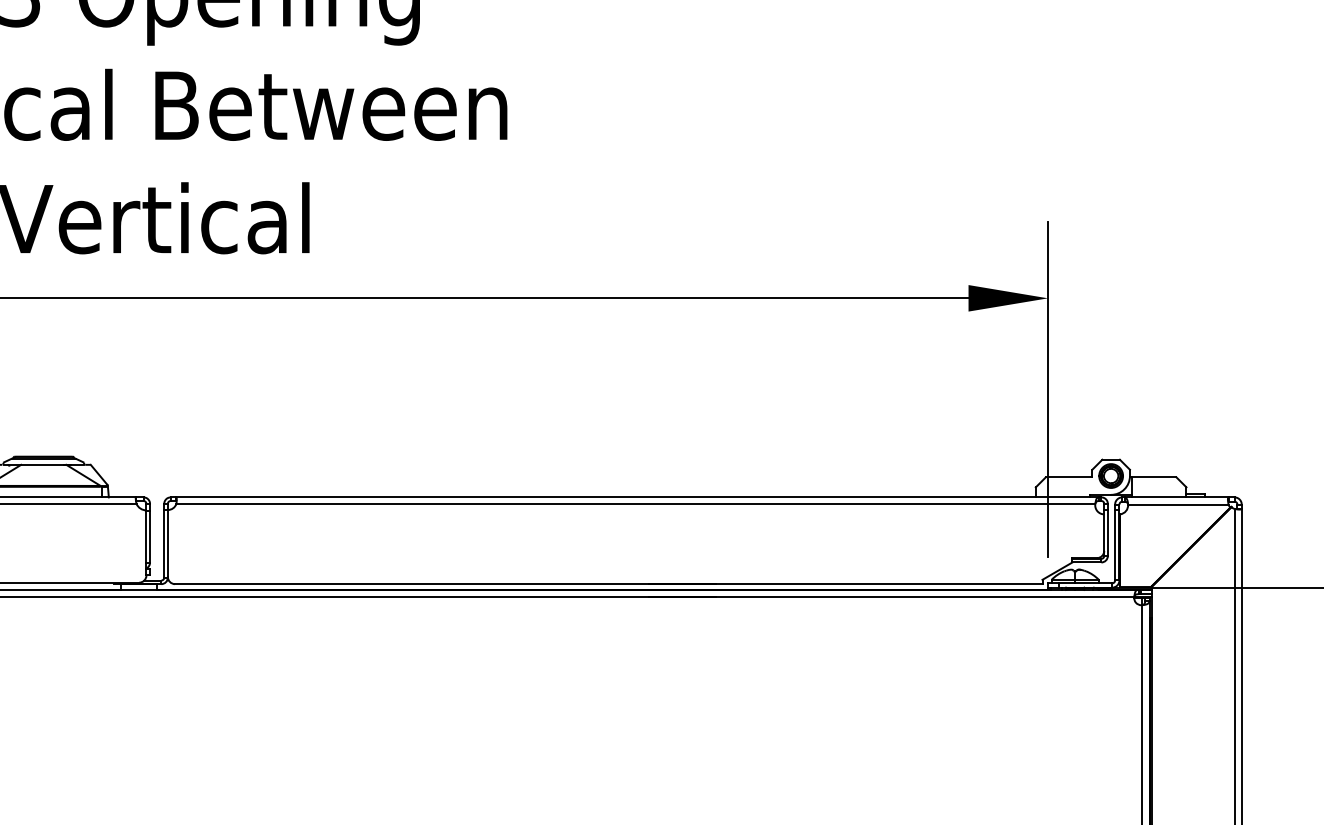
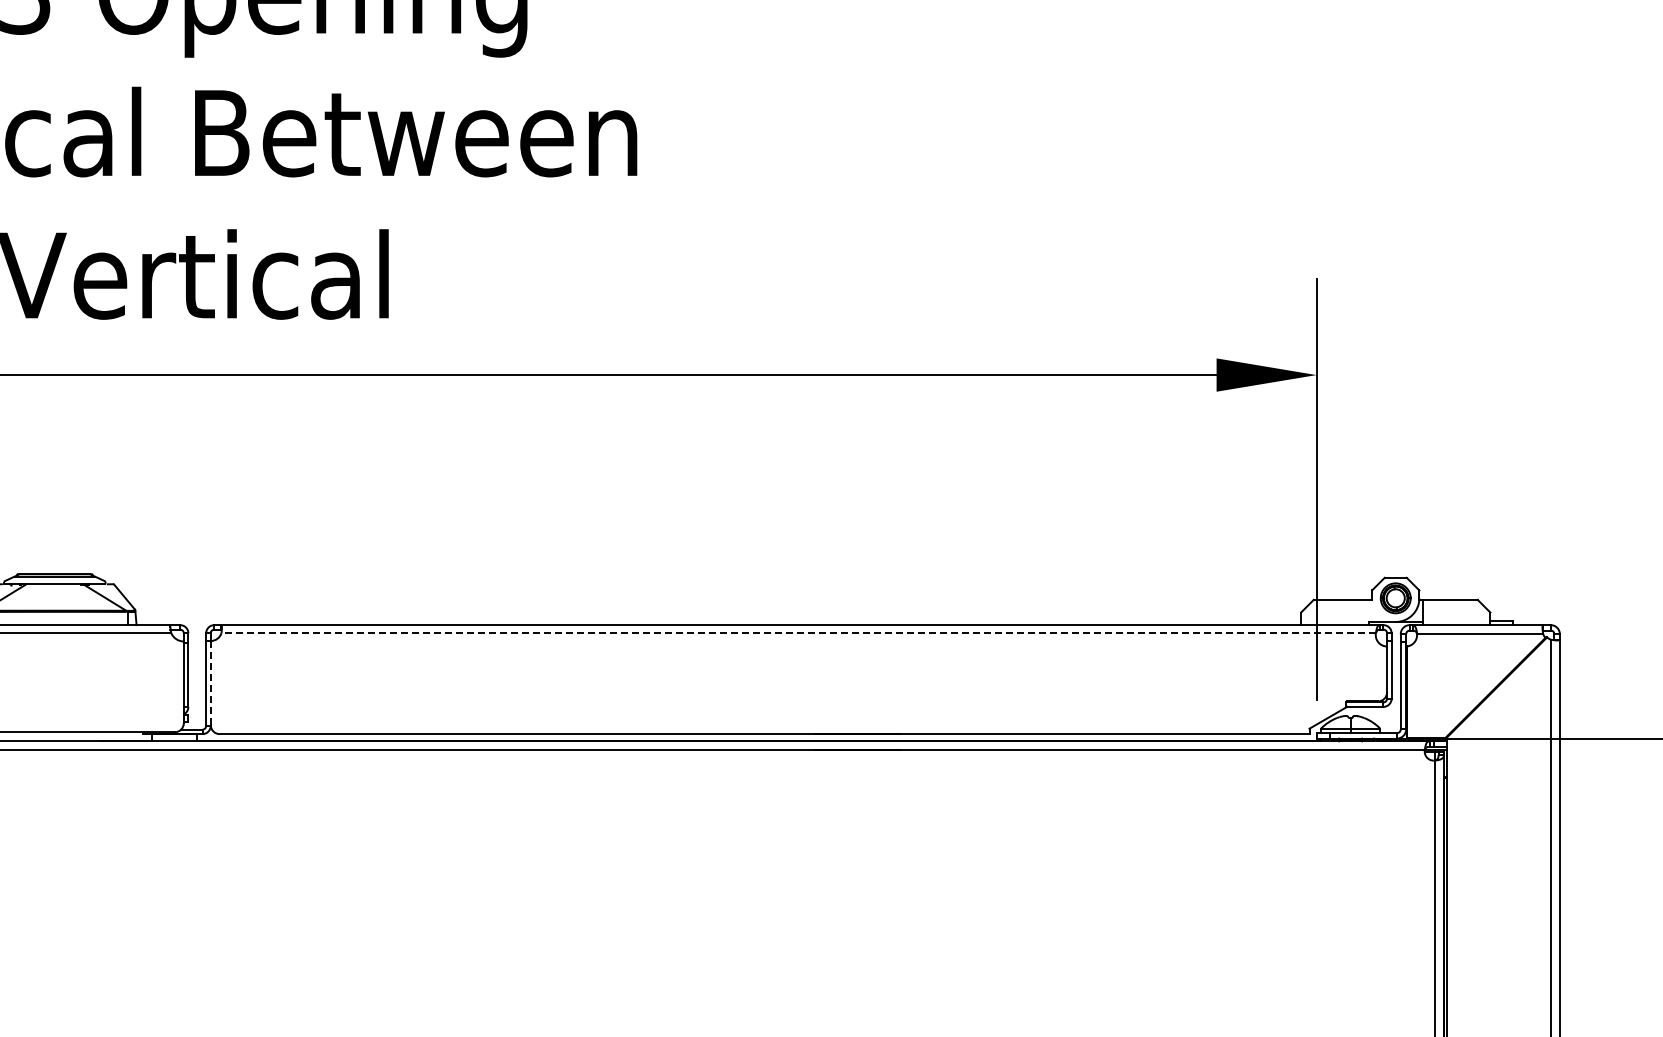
line: (635, 504) -> (798, 633), solid -> dashed
line: (167, 543) -> (210, 683), solid -> dashed

